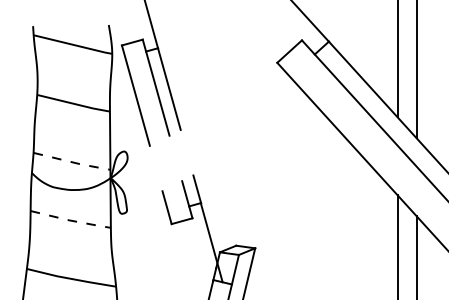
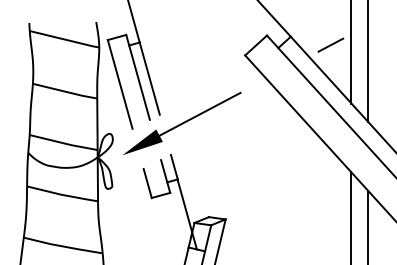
line: (373, 50) -> (330, 44), added
part: (206, 138) -> (182, 122), added
line: (72, 162) -> (64, 143), dashed -> solid
line: (71, 221) -> (63, 195), dashed -> solid

